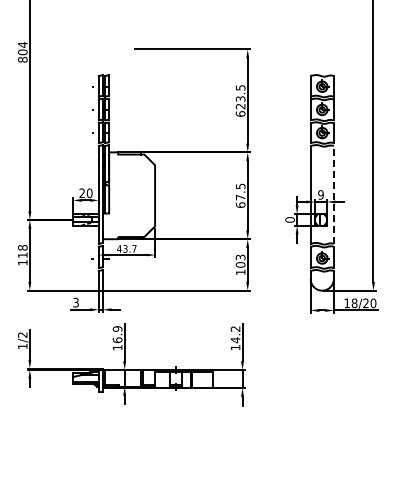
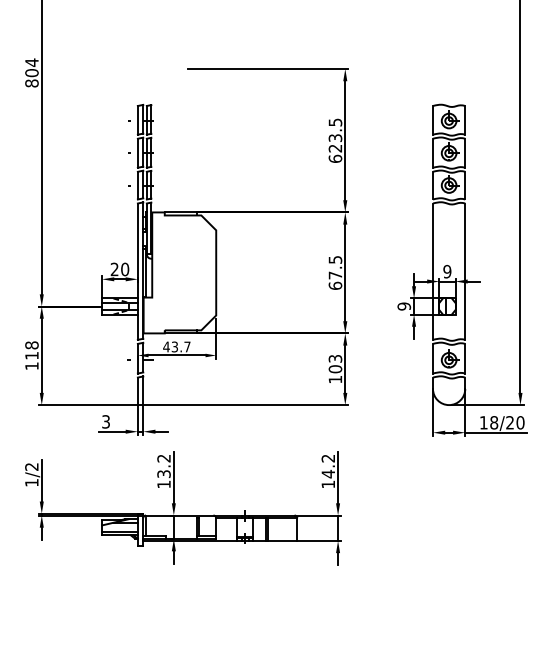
line: (333, 194) -> (464, 271), dashed -> solid
text: (289, 219) -> (403, 305), 0 -> 9
text: (117, 334) -> (163, 466), 16.9 -> 13.2

